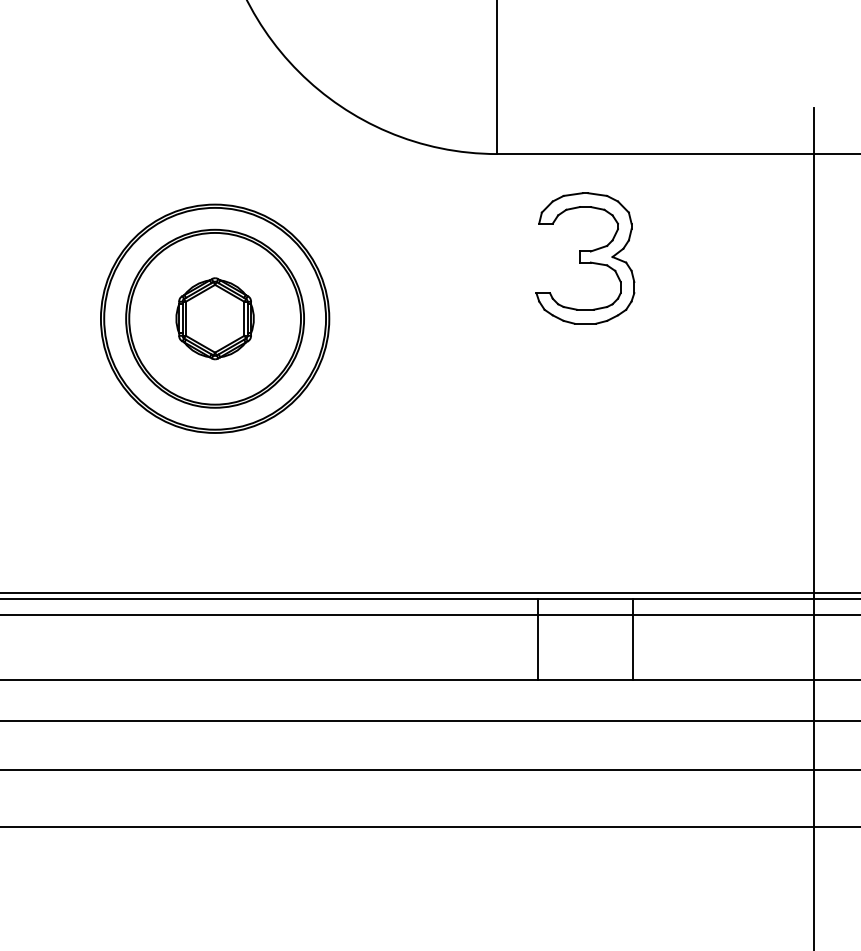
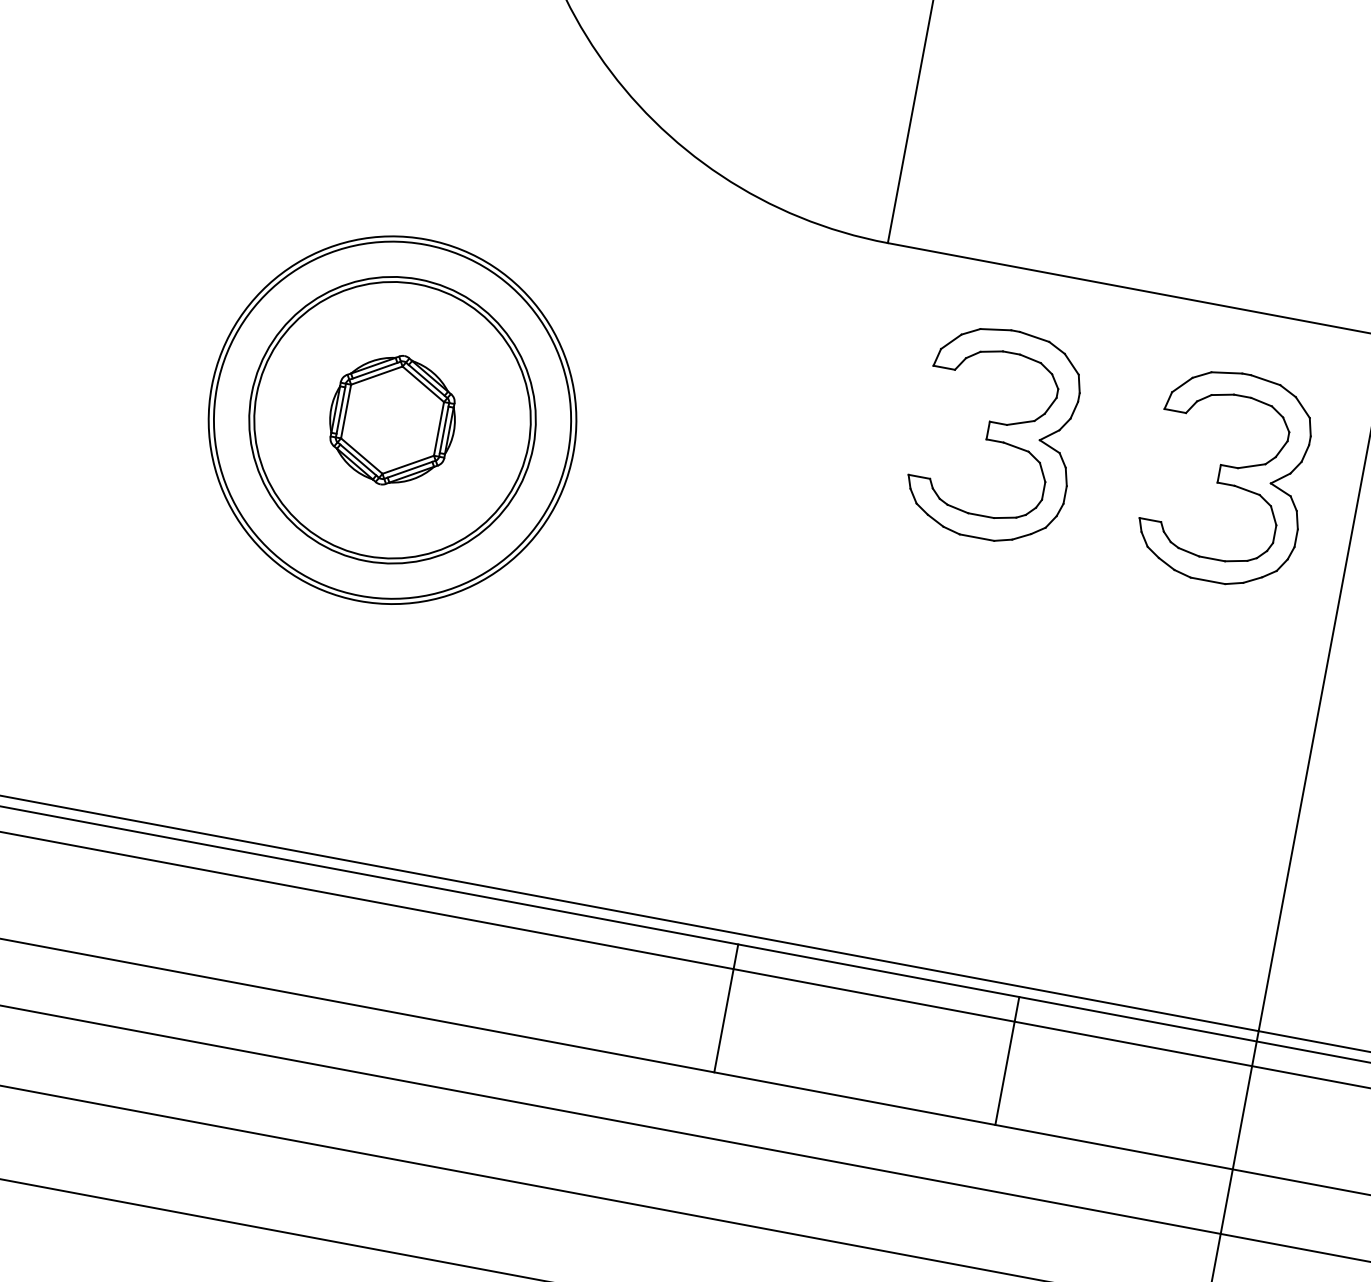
part: (731, 258) -> (1227, 477), added
line: (538, 639) -> (727, 1008), moved
line: (632, 639) -> (1007, 1060), moved

